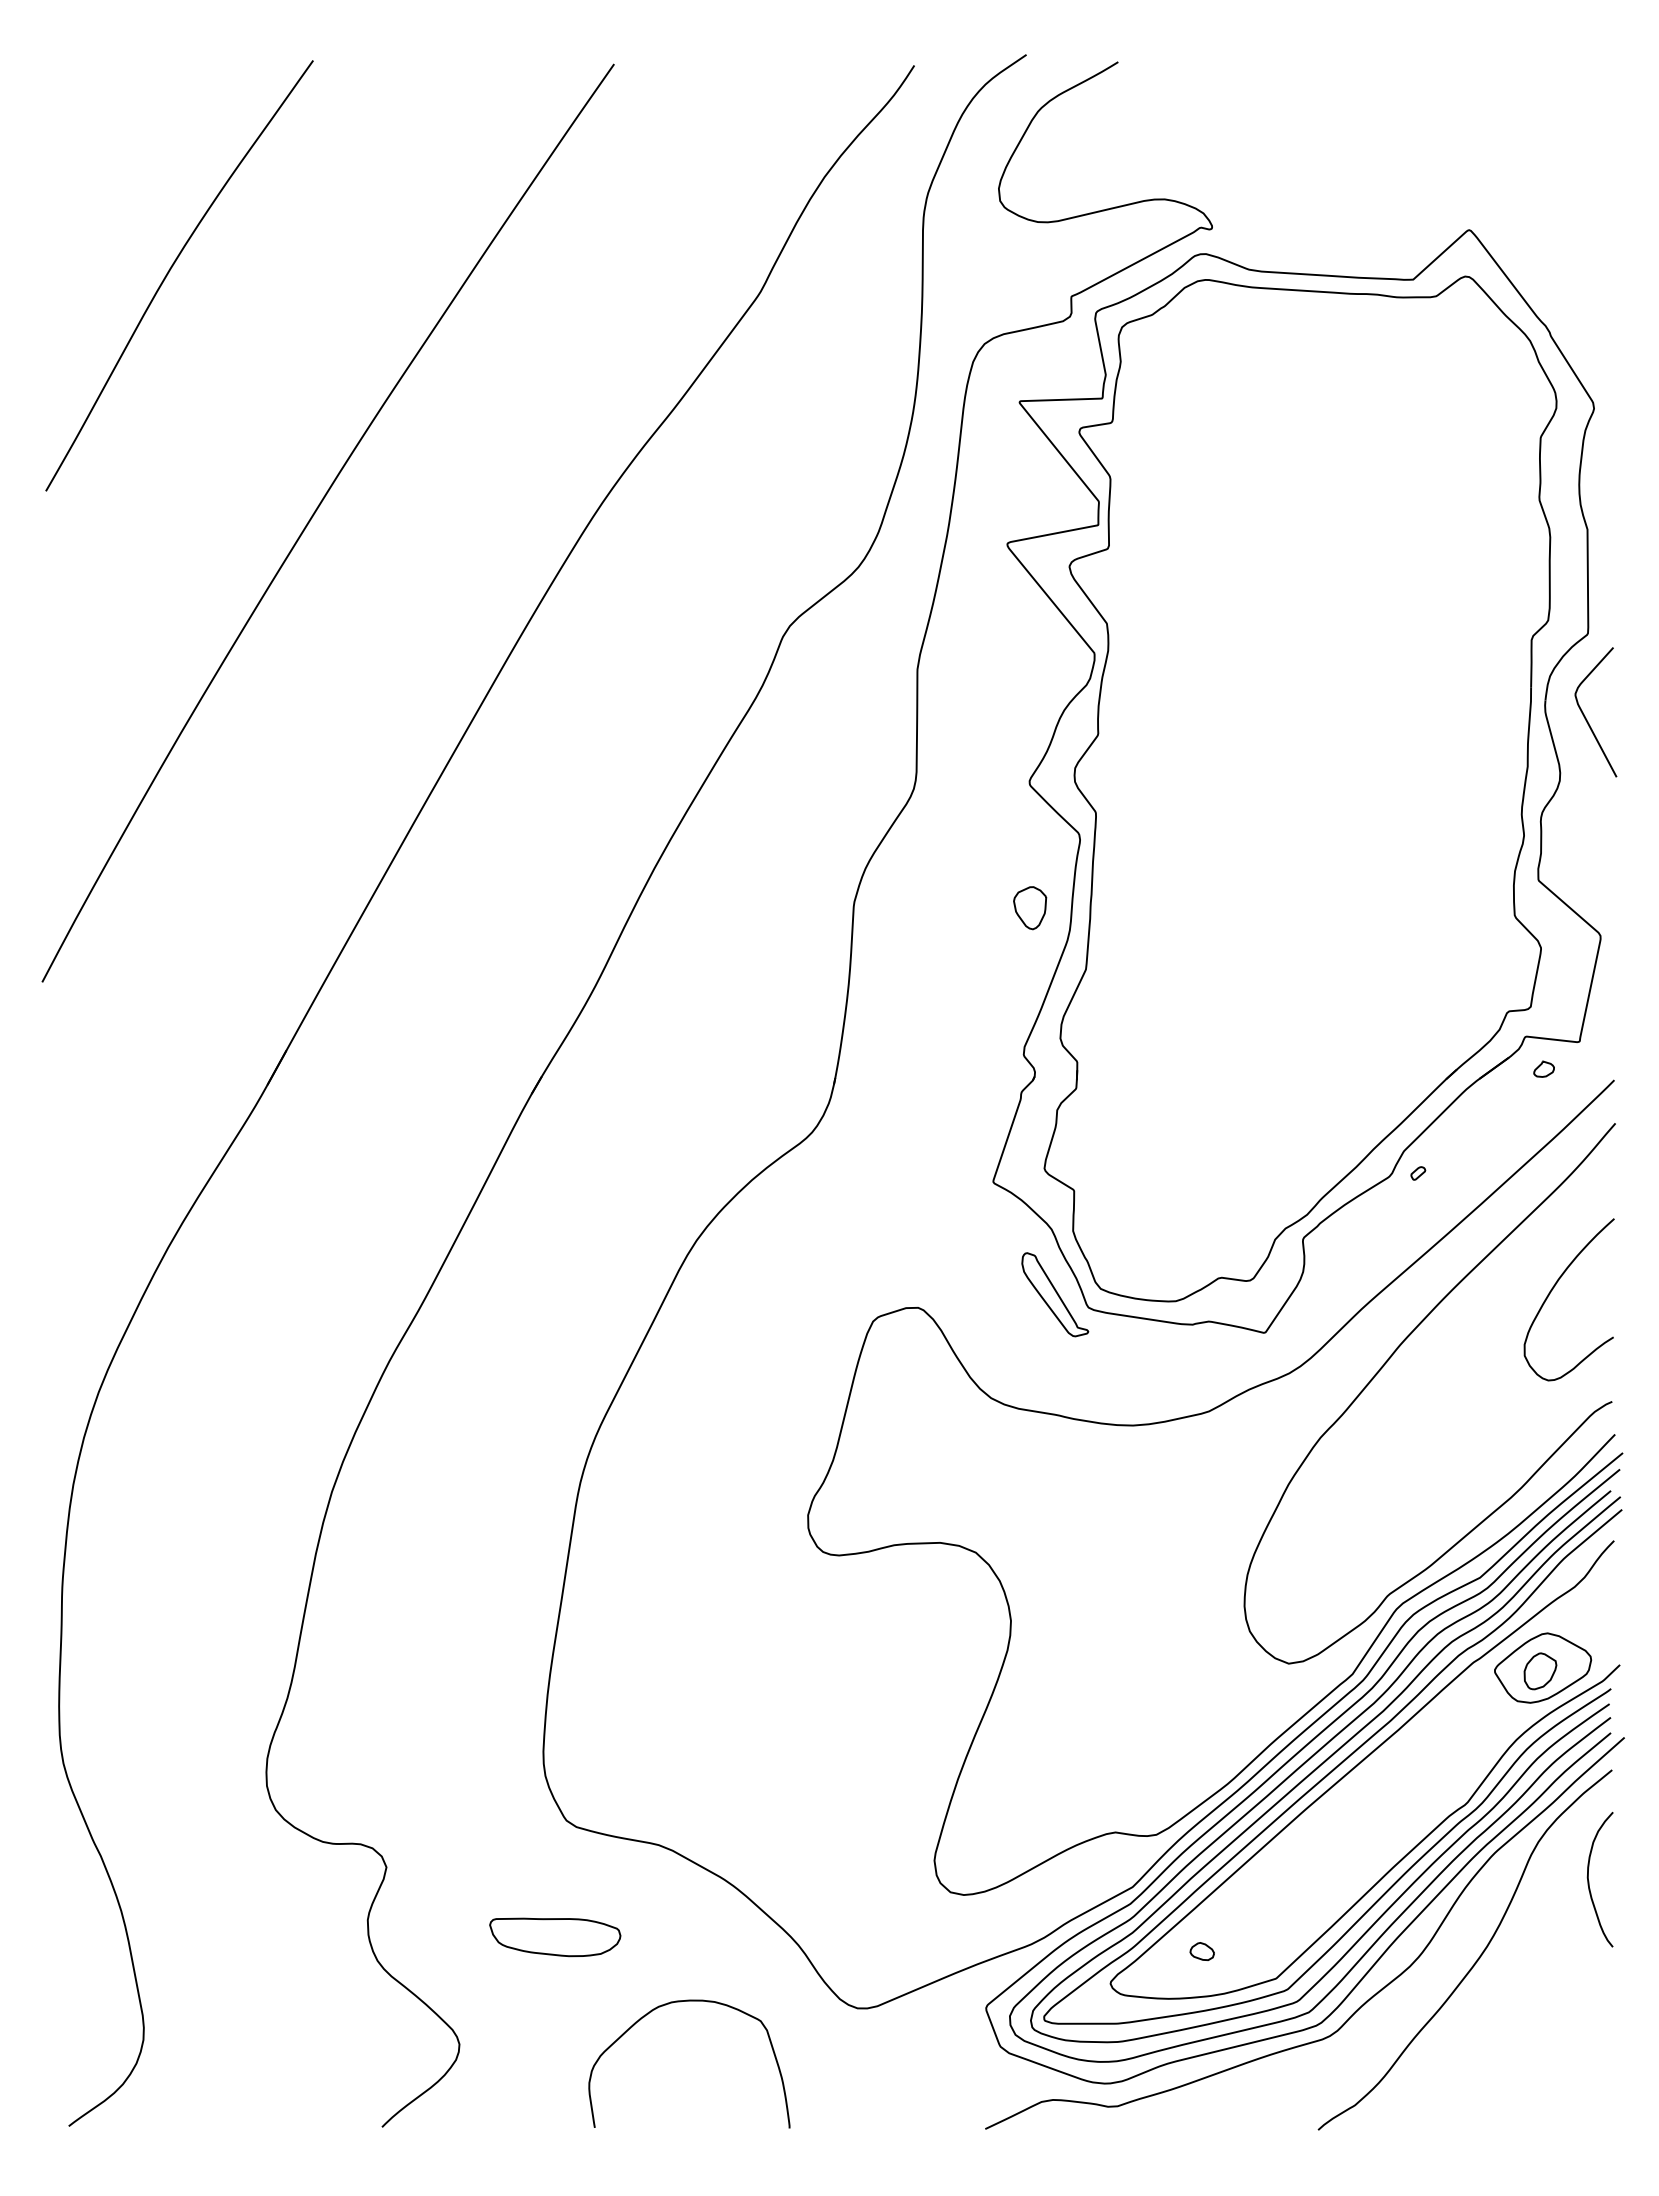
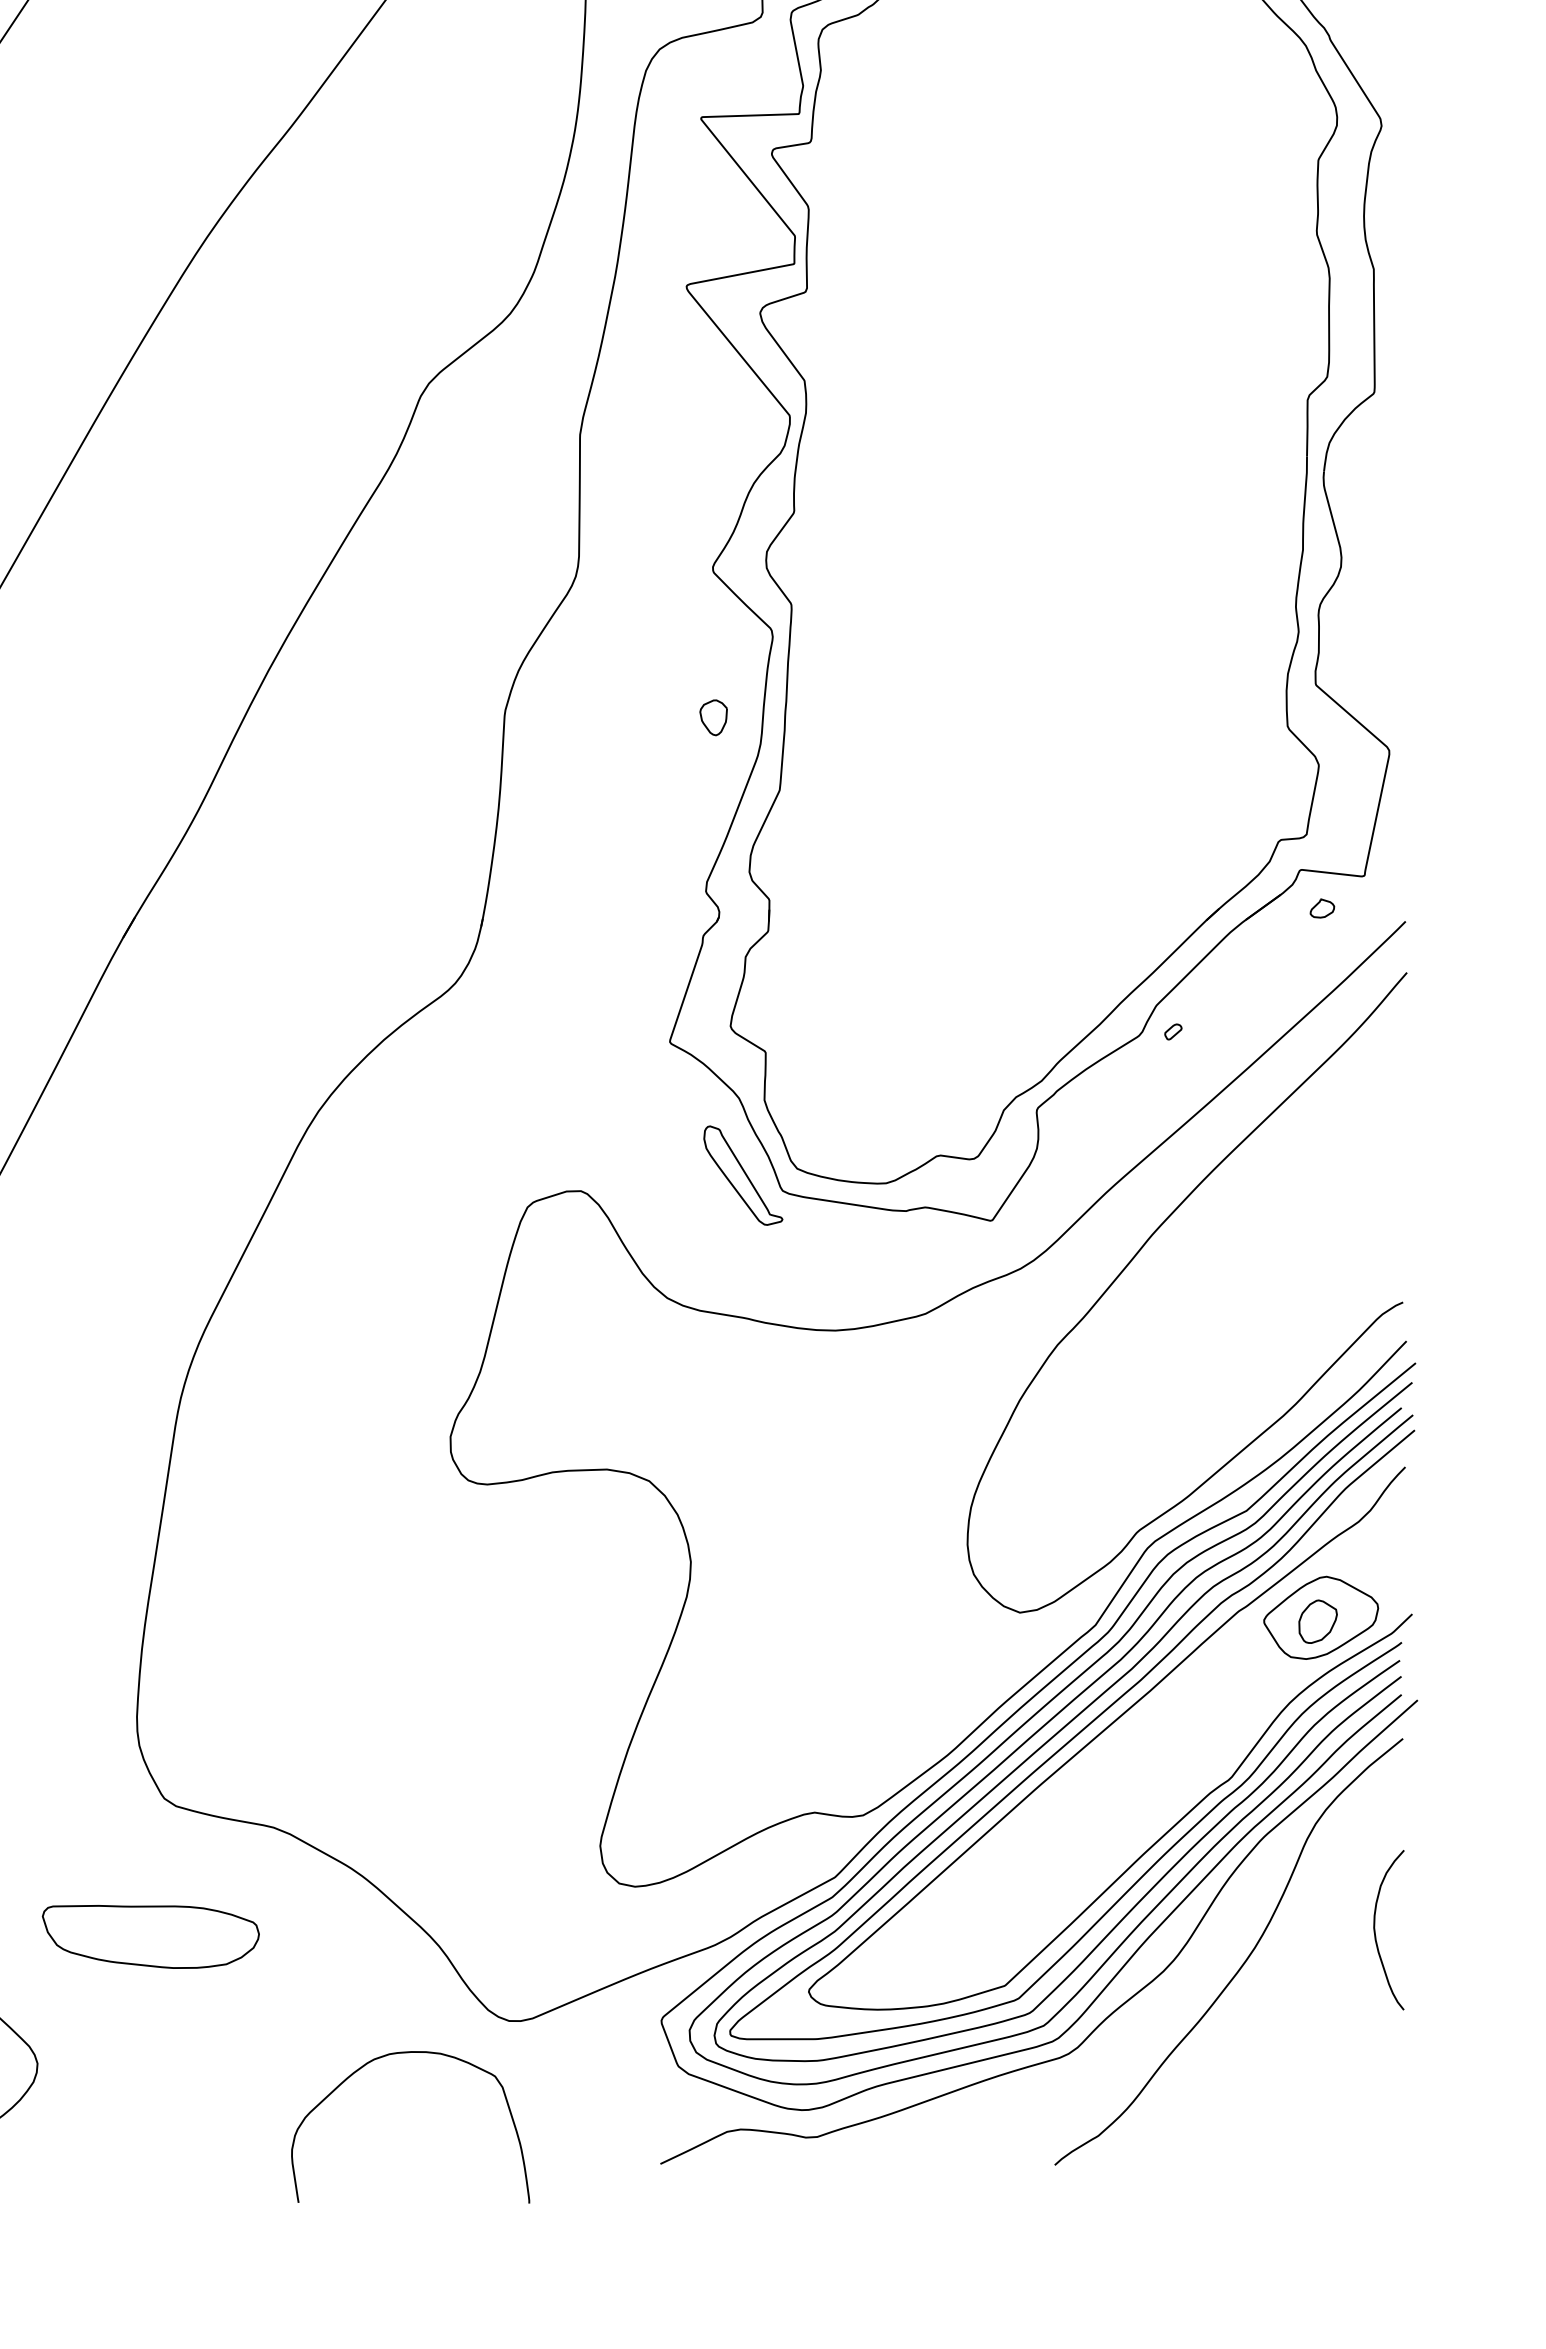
curve: (1587, 719) -> (1373, 494), removed
part: (1030, 908) -> (713, 718), size x0.7
curve: (1553, 1289) -> (1333, 1169), removed
curve: (1589, 1881) -> (1376, 1932), moved
part: (555, 1937) -> (151, 1937), size x1.4
part: (1201, 1951) -> (916, 1953), removed
curve: (680, 2002) -> (400, 2054), moved

